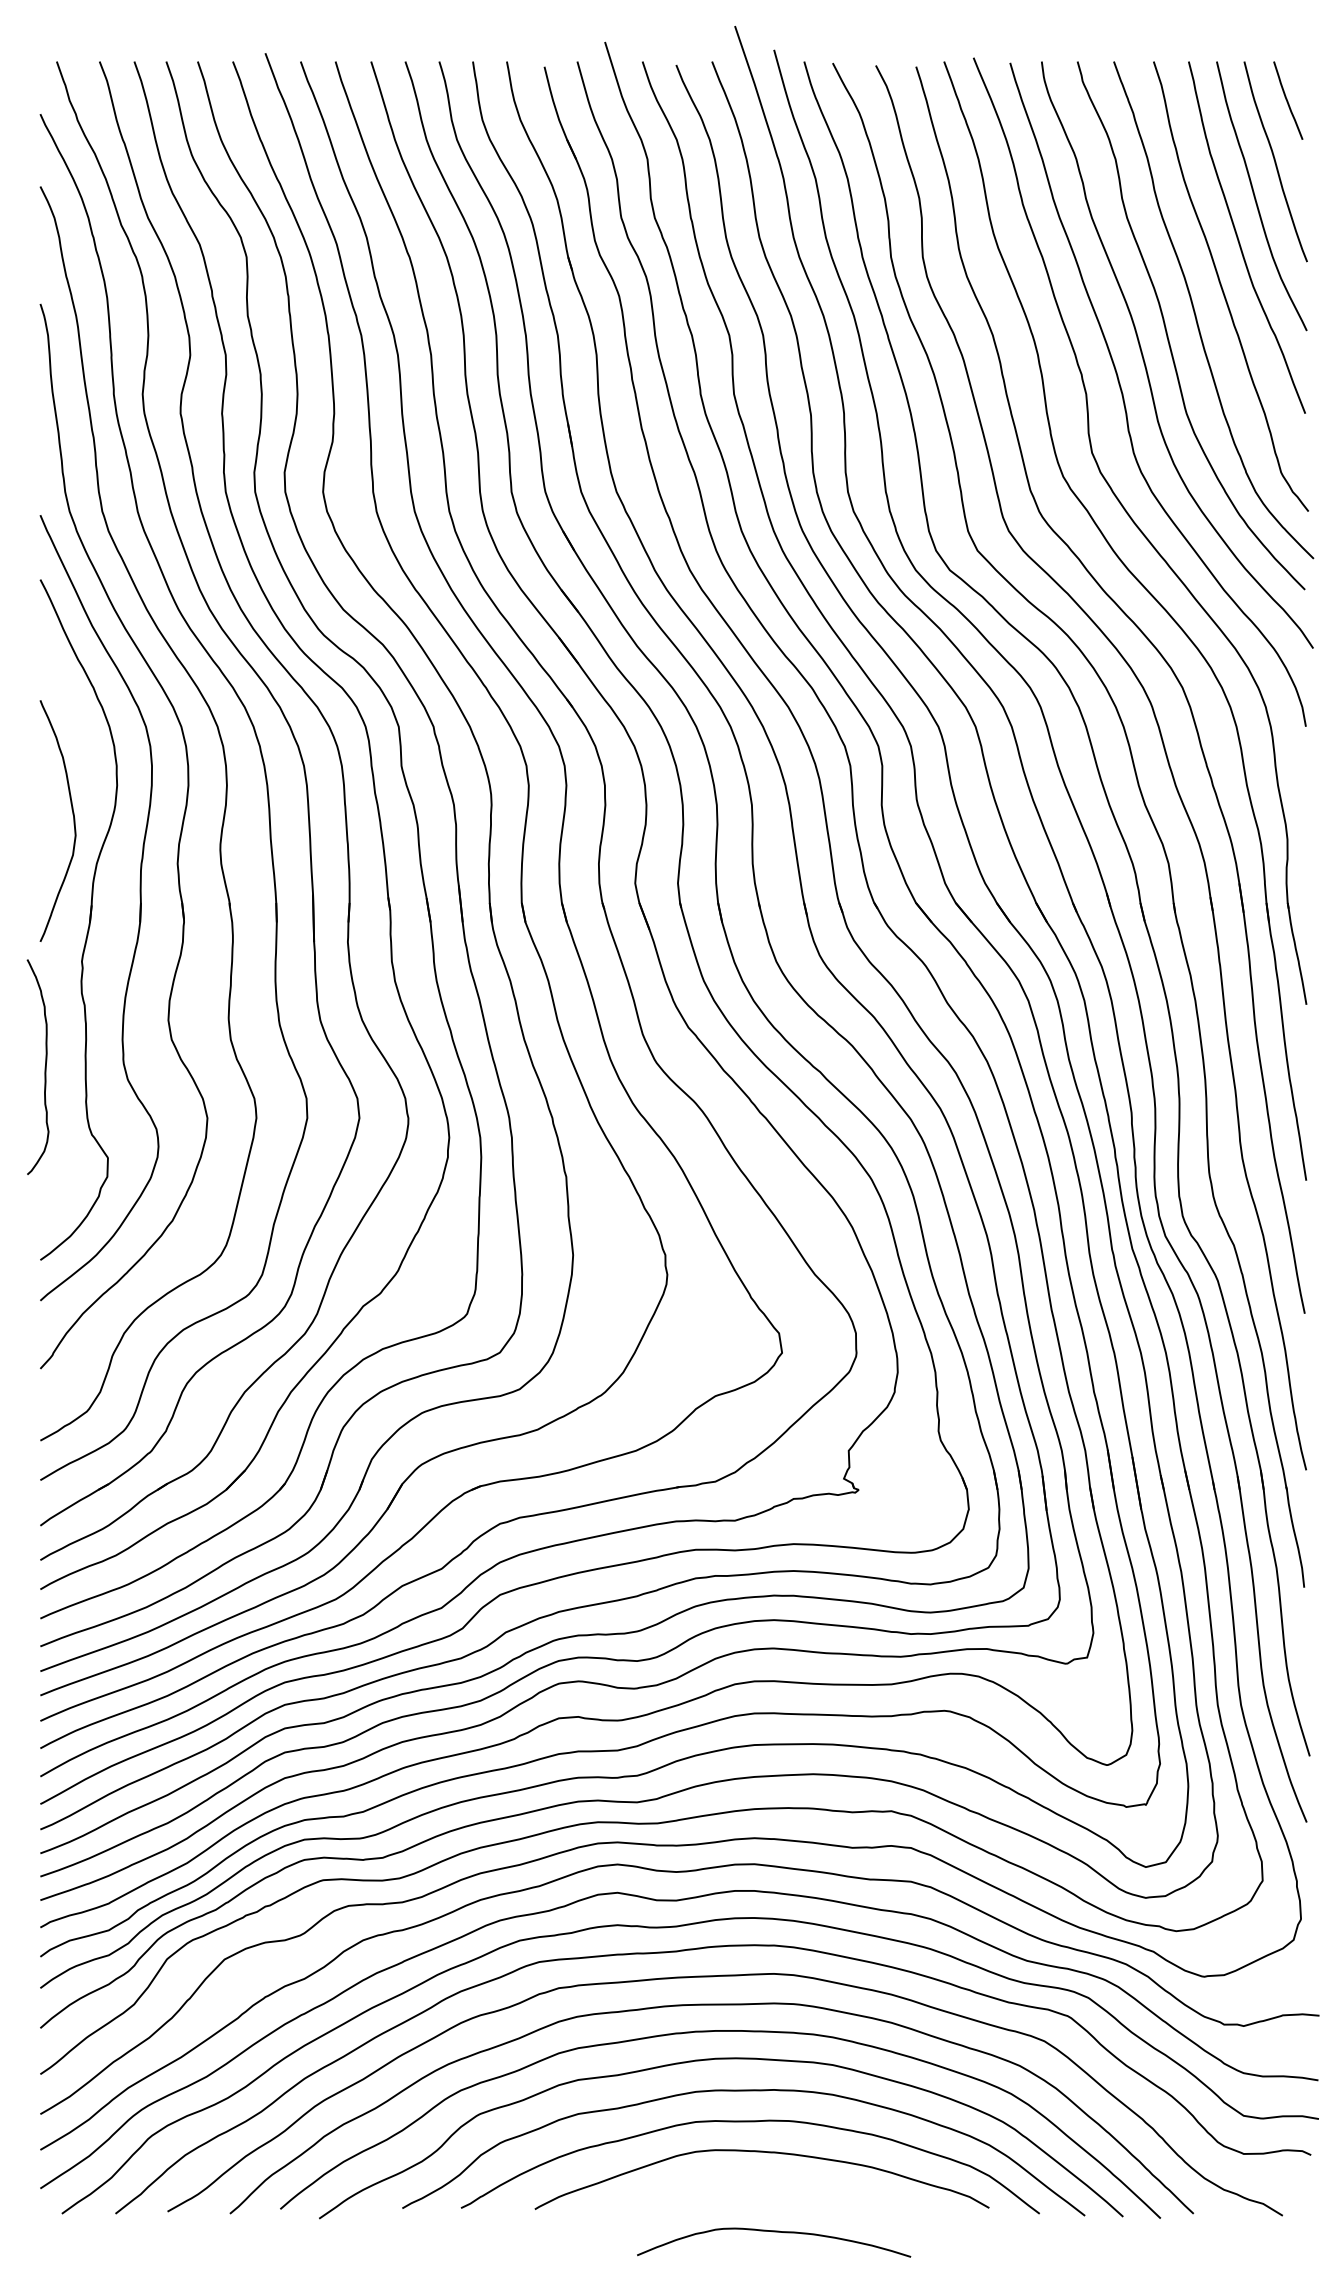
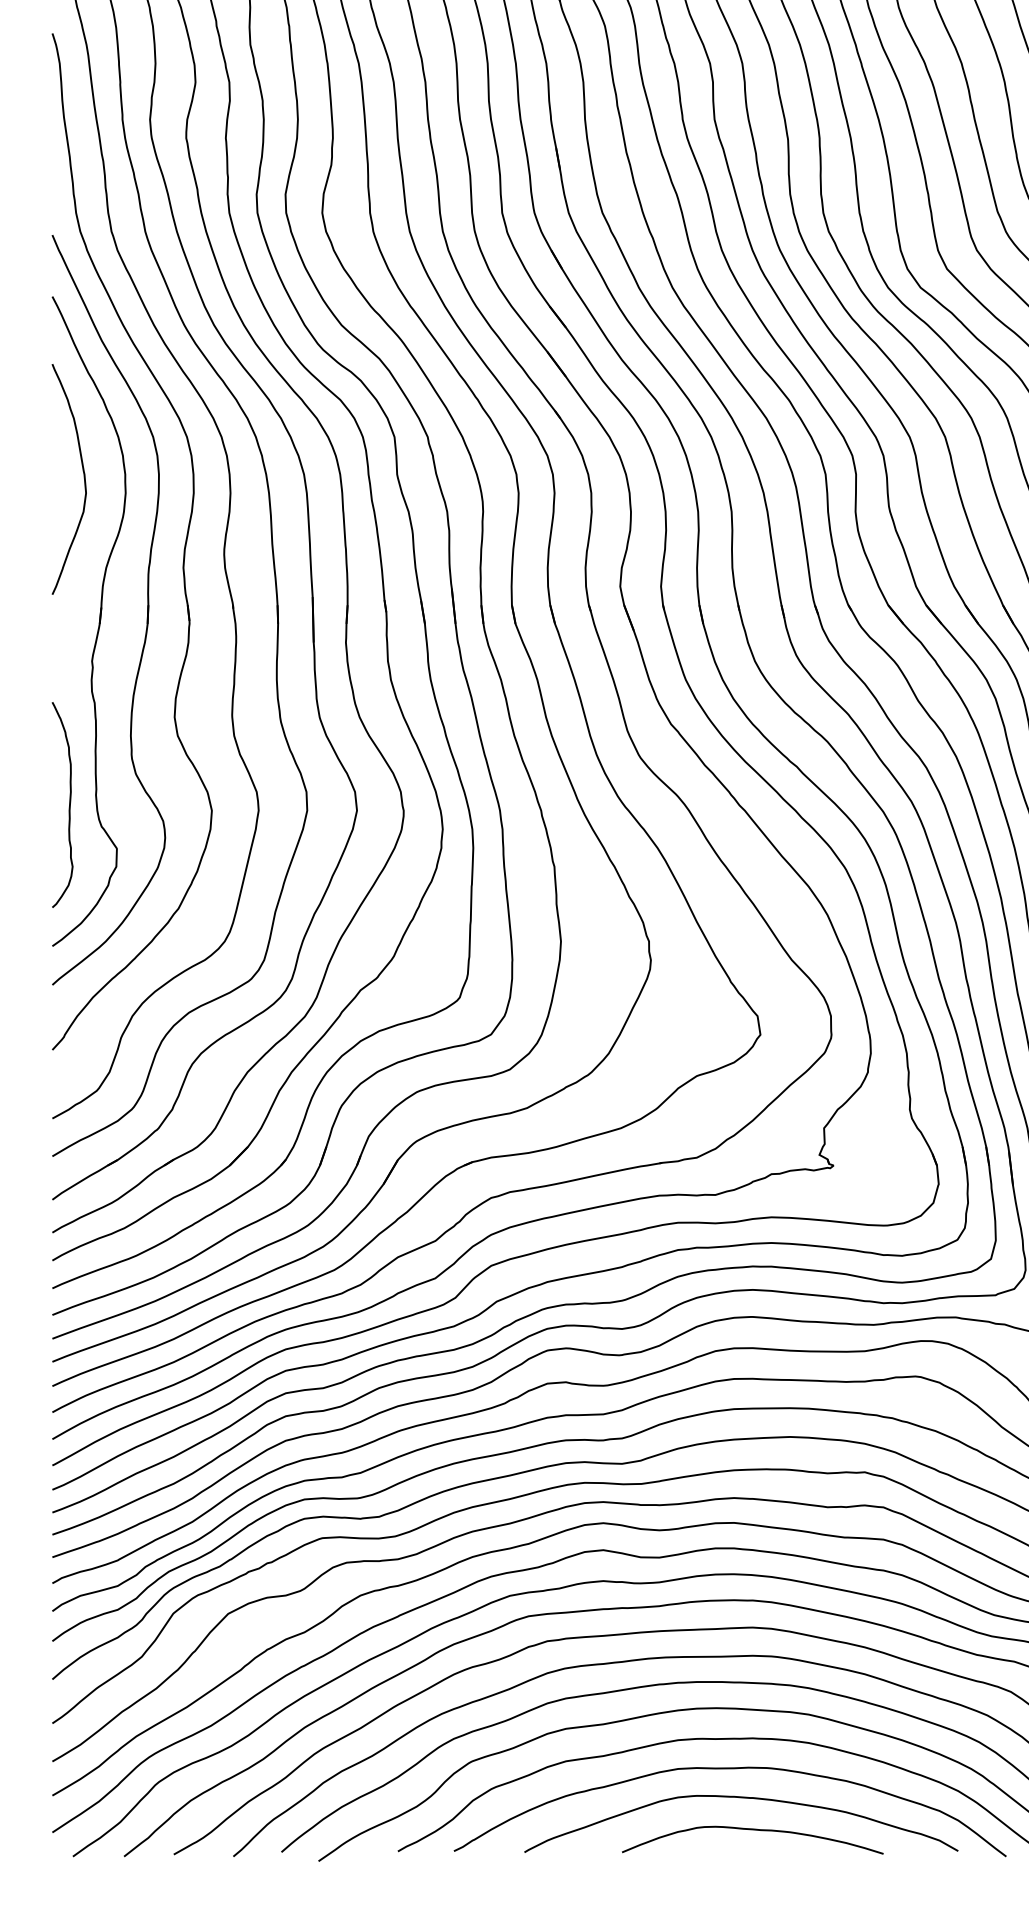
curve: (73, 820) -> (84, 478), moved
curve: (44, 1067) -> (68, 805), moved
curve: (774, 2232) -> (753, 1830), moved

